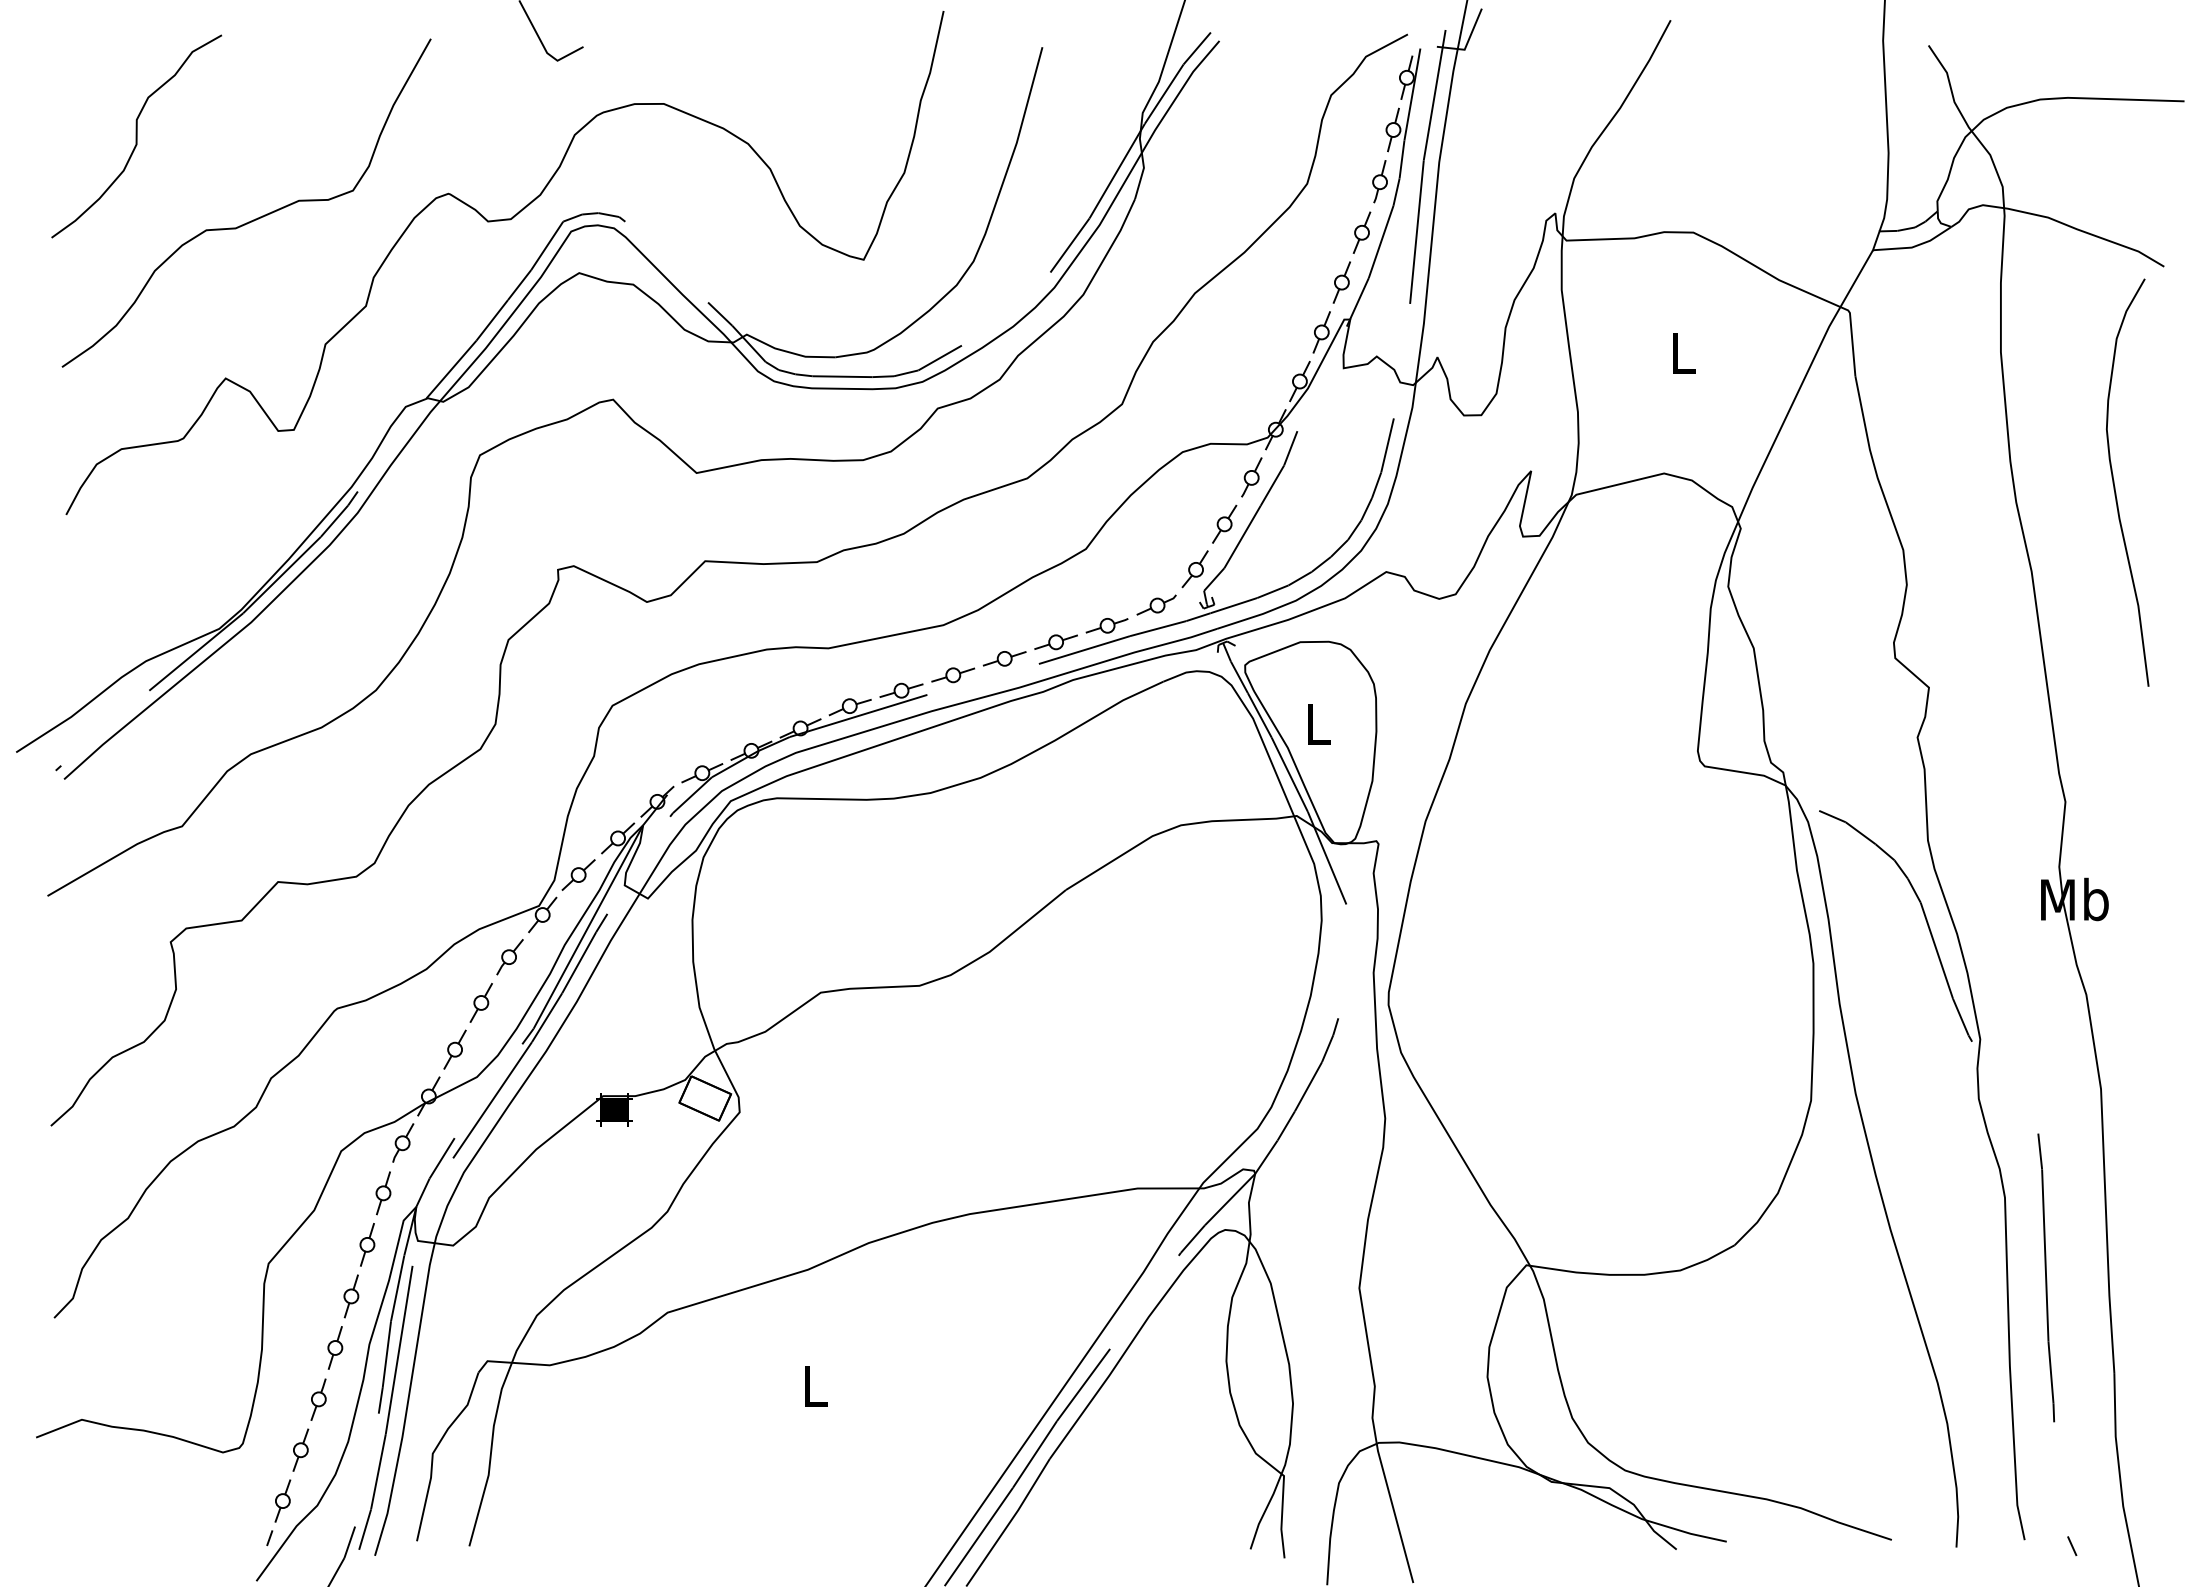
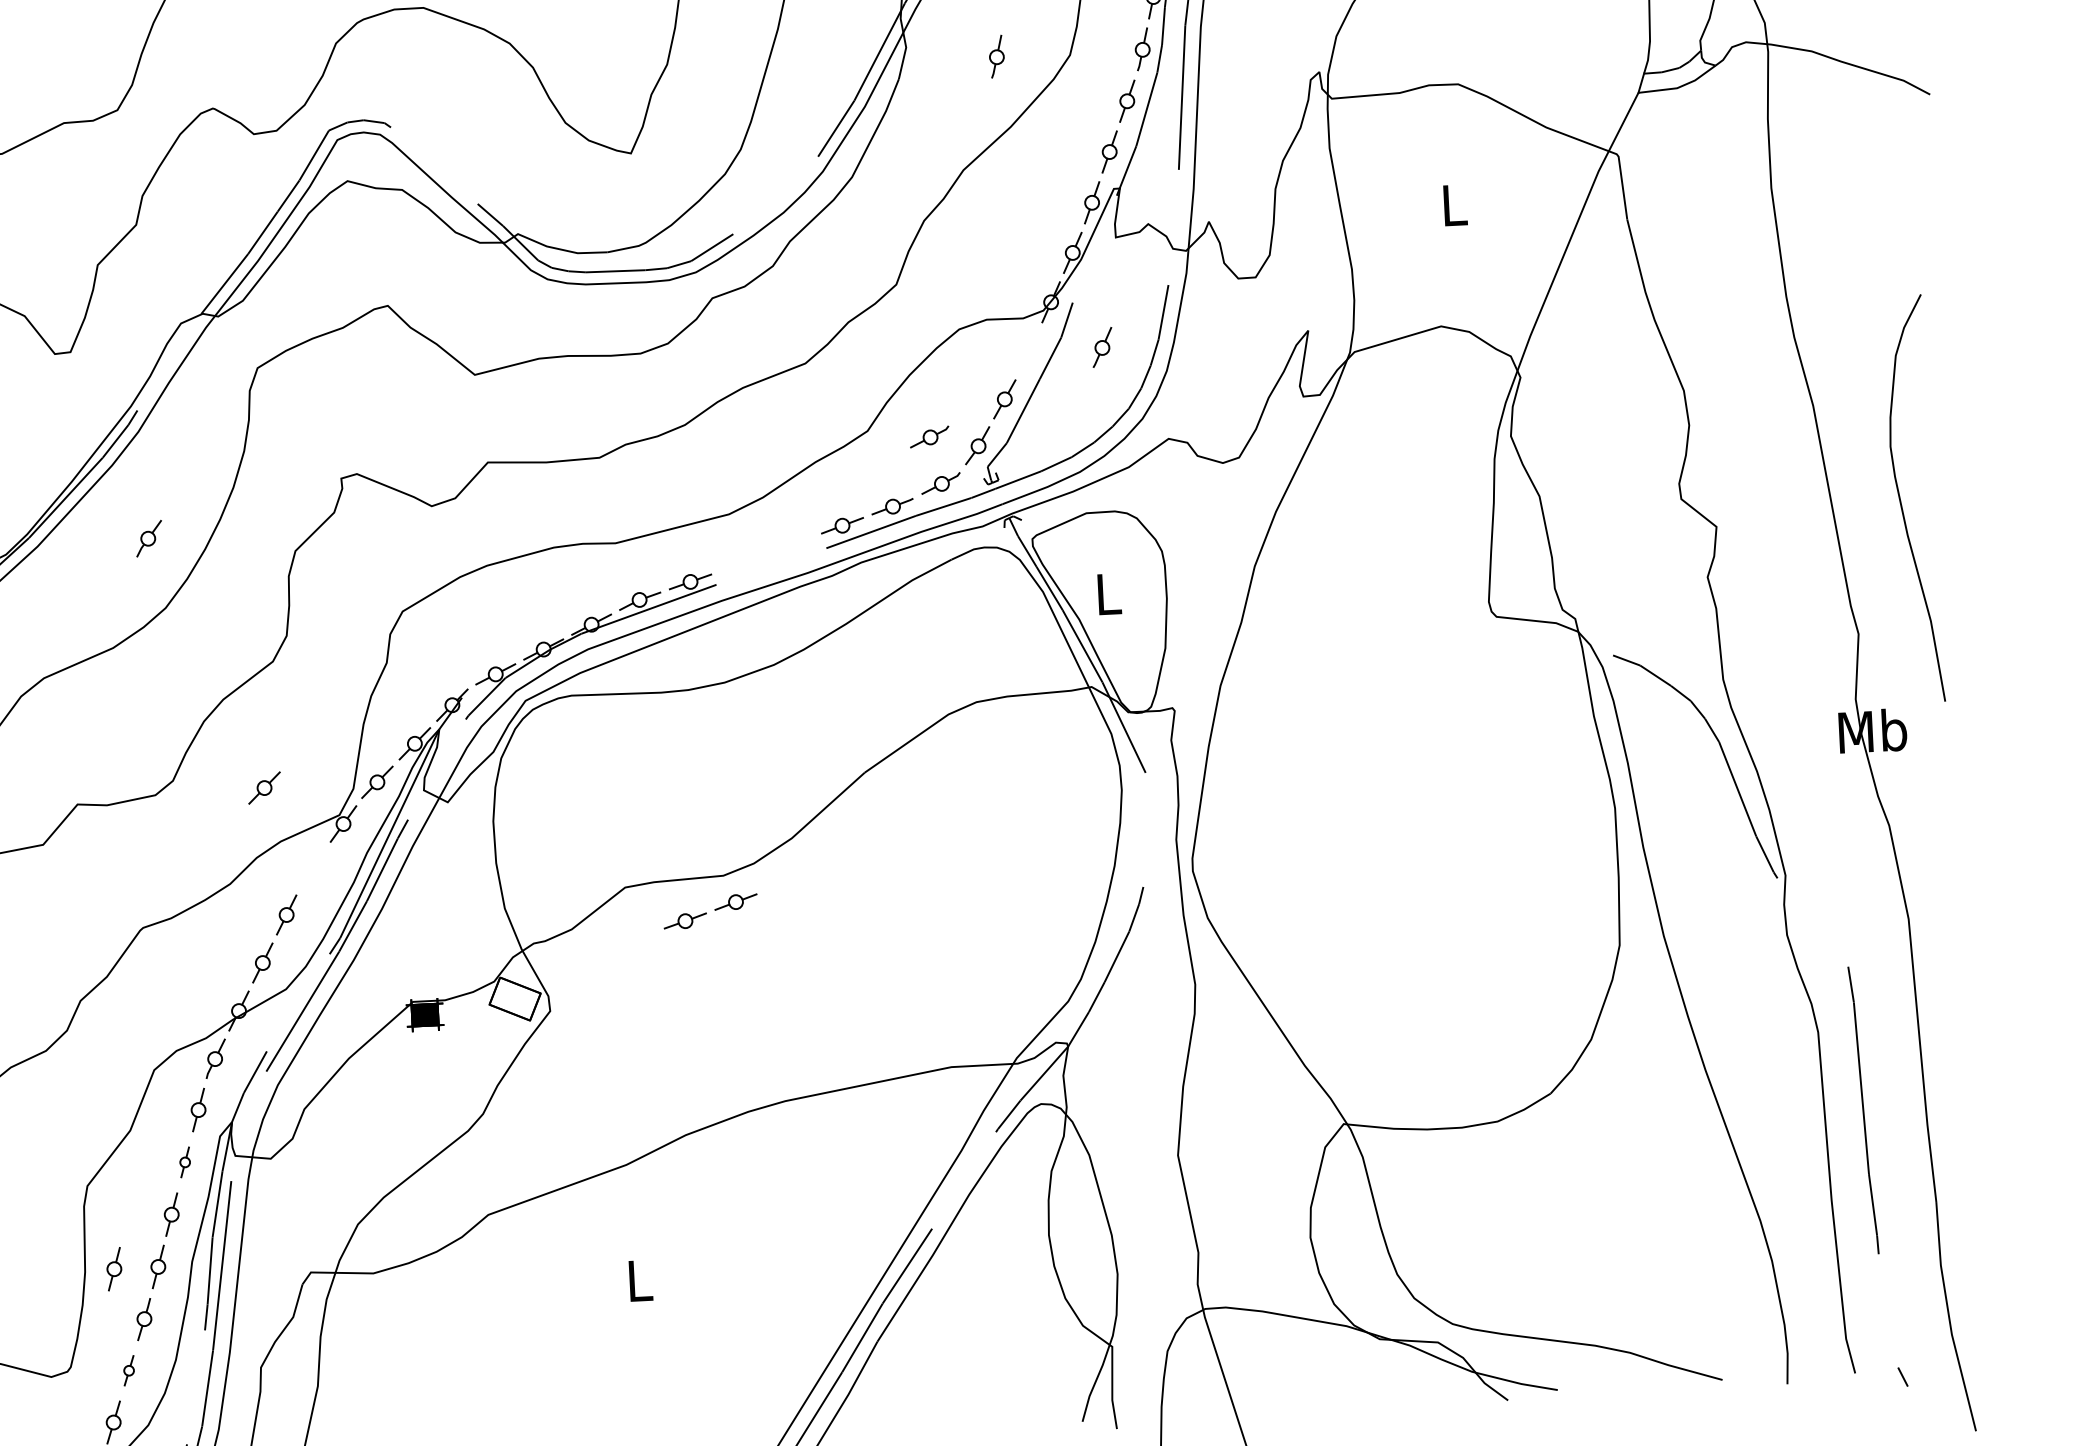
part: (1233, 181) -> (996, 56), added
part: (1251, 477) -> (1102, 347), moved
curve: (2115, 486) -> (1902, 503), moved
part: (1147, 557) -> (929, 436), added
part: (978, 667) -> (710, 912), moved
part: (465, 874) -> (264, 787), added
part: (509, 957) -> (148, 539), moved
part: (367, 1244) -> (185, 1162), size x0.7
part: (291, 1347) -> (114, 1268), added
part: (300, 1449) -> (128, 1370), size x0.7

